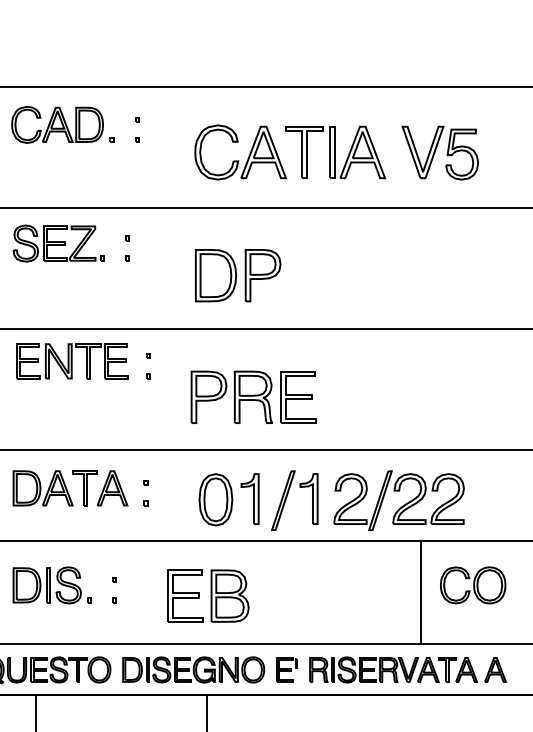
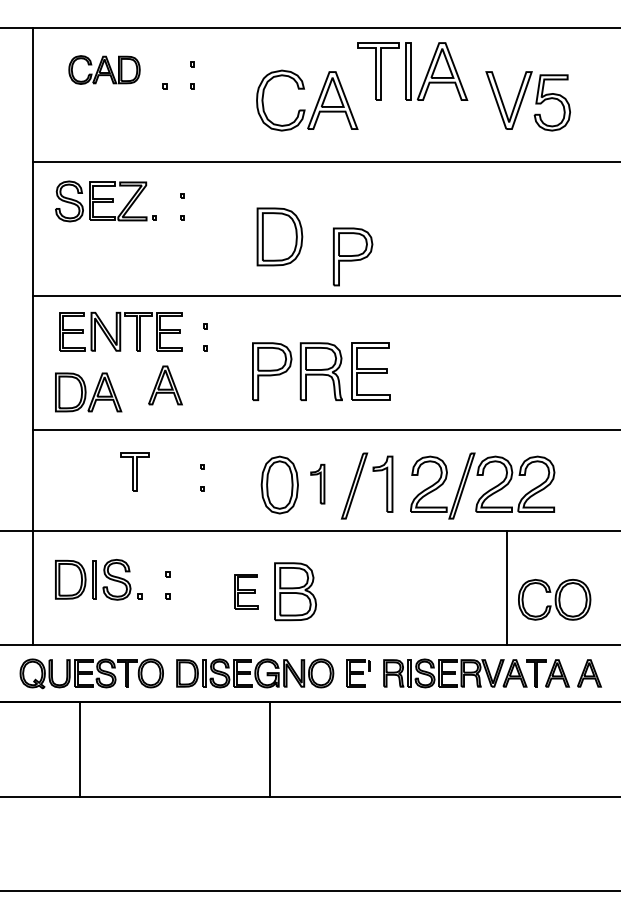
part: (57, 124) -> (104, 69), size x0.7
part: (335, 152) -> (412, 71), moved
part: (263, 275) -> (353, 256), moved
part: (43, 488) -> (88, 392), moved
part: (112, 488) -> (165, 385), moved
part: (249, 498) -> (317, 483), size x0.7
part: (473, 585) -> (554, 599), moved
part: (184, 595) -> (245, 591), size x0.6

